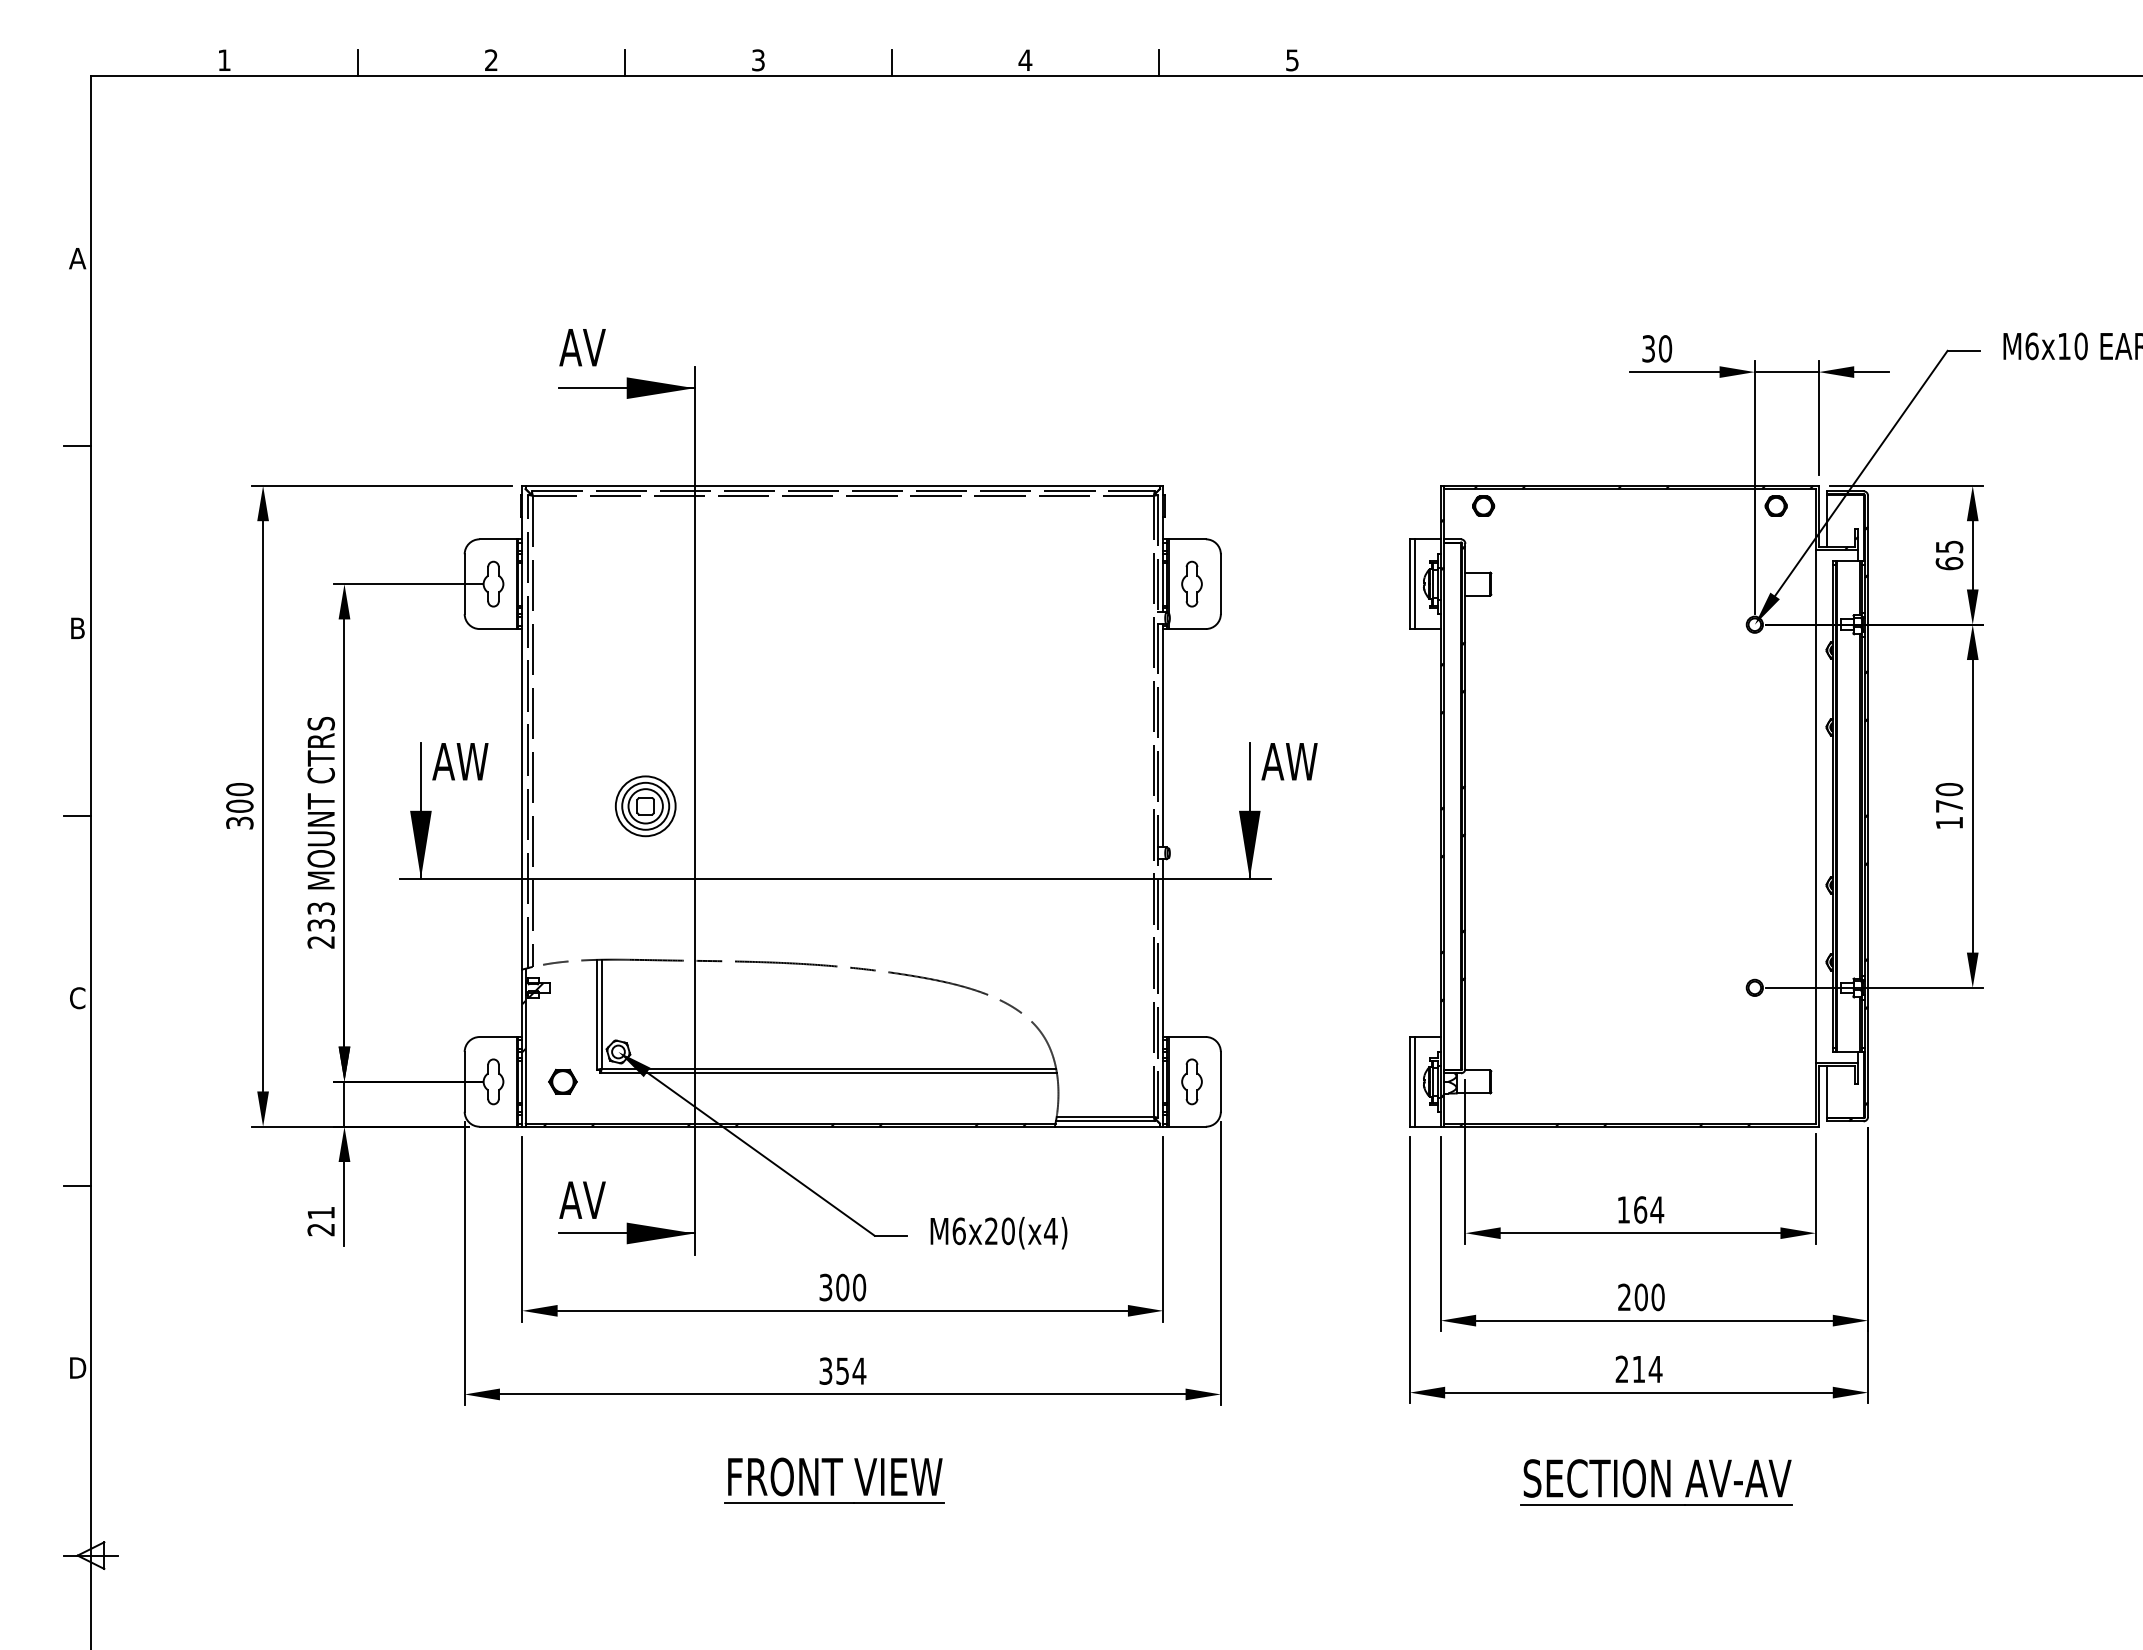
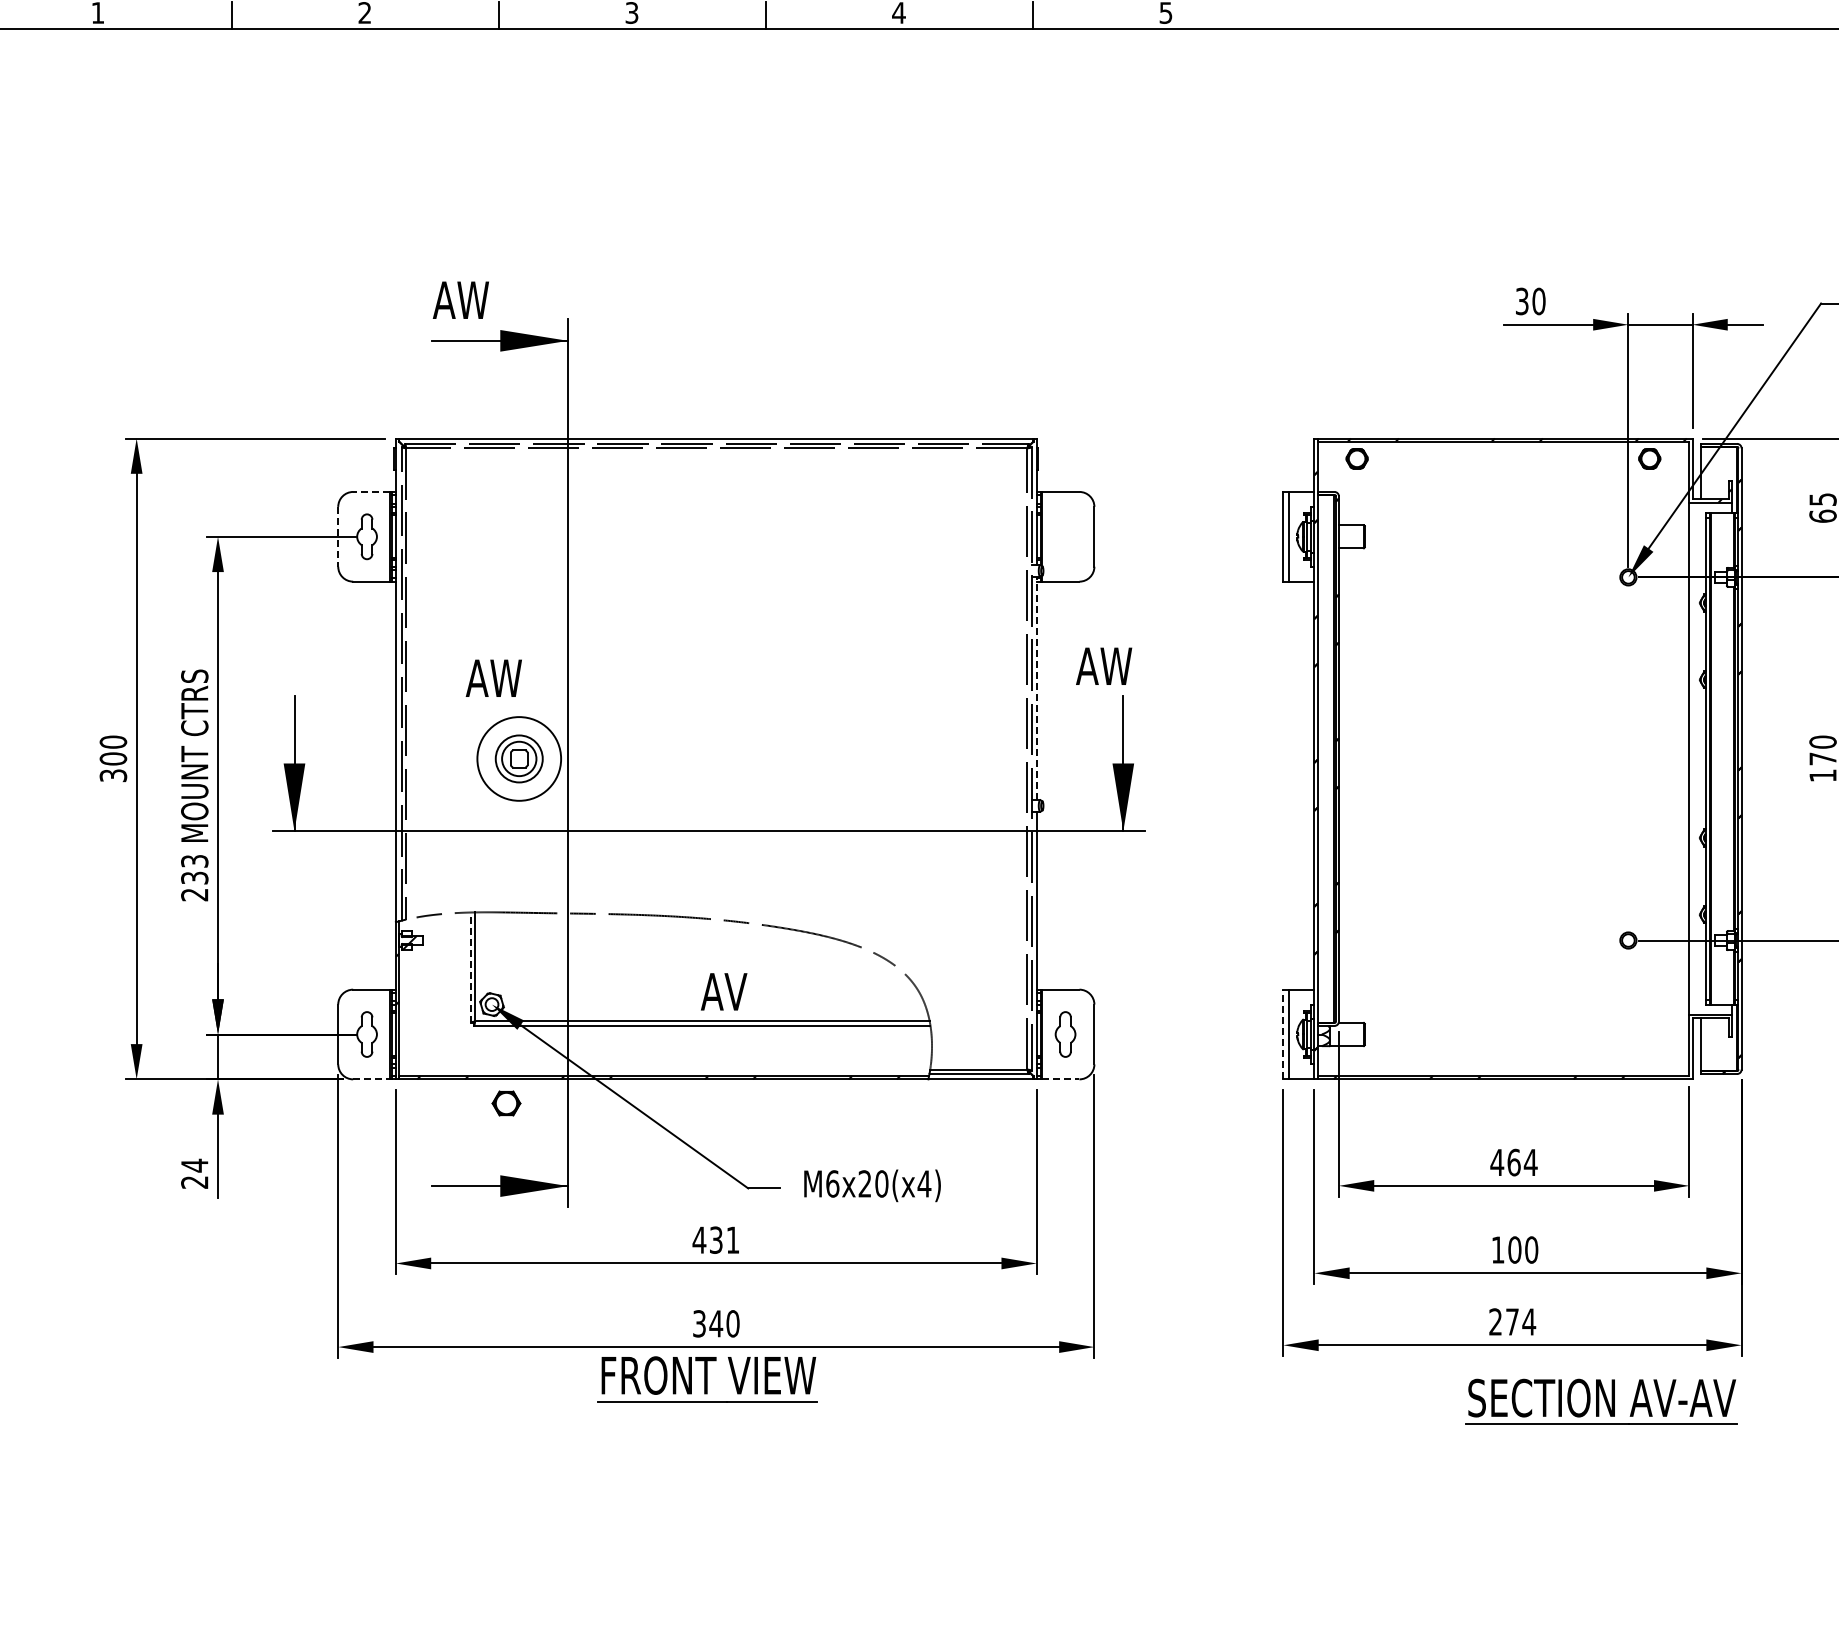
text: (599, 347) -> (473, 300), AV -> AW
line: (498, 539) -> (372, 492), solid -> dashed
part: (1191, 583) -> (1065, 536), removed
line: (464, 584) -> (338, 537), solid -> dashed
line: (1163, 735) -> (1037, 688), solid -> dashed
text: (460, 761) -> (494, 678), moved
text: (1289, 761) -> (1104, 666), moved
circle: (645, 806) -> (519, 759), size x1.4
line: (597, 1014) -> (471, 967), solid -> dashed
part: (562, 1081) -> (506, 1103), moved
line: (1409, 1081) -> (1283, 1034), solid -> dashed
line: (498, 1126) -> (372, 1079), solid -> dashed
line: (1187, 1126) -> (1061, 1079), solid -> dashed
text: (582, 1199) -> (724, 991), moved
text: (1623, 1209) -> (1497, 1162), 164 -> 464
text: (320, 1213) -> (194, 1166), 21 -> 24
text: (842, 1287) -> (716, 1240), 300 -> 431
text: (1624, 1296) -> (1498, 1249), 200 -> 100
text: (1638, 1369) -> (1512, 1322), 214 -> 274
text: (850, 1370) -> (724, 1323), 354 -> 340
part: (834, 1480) -> (708, 1379), moved
part: (1656, 1482) -> (1601, 1402), moved

